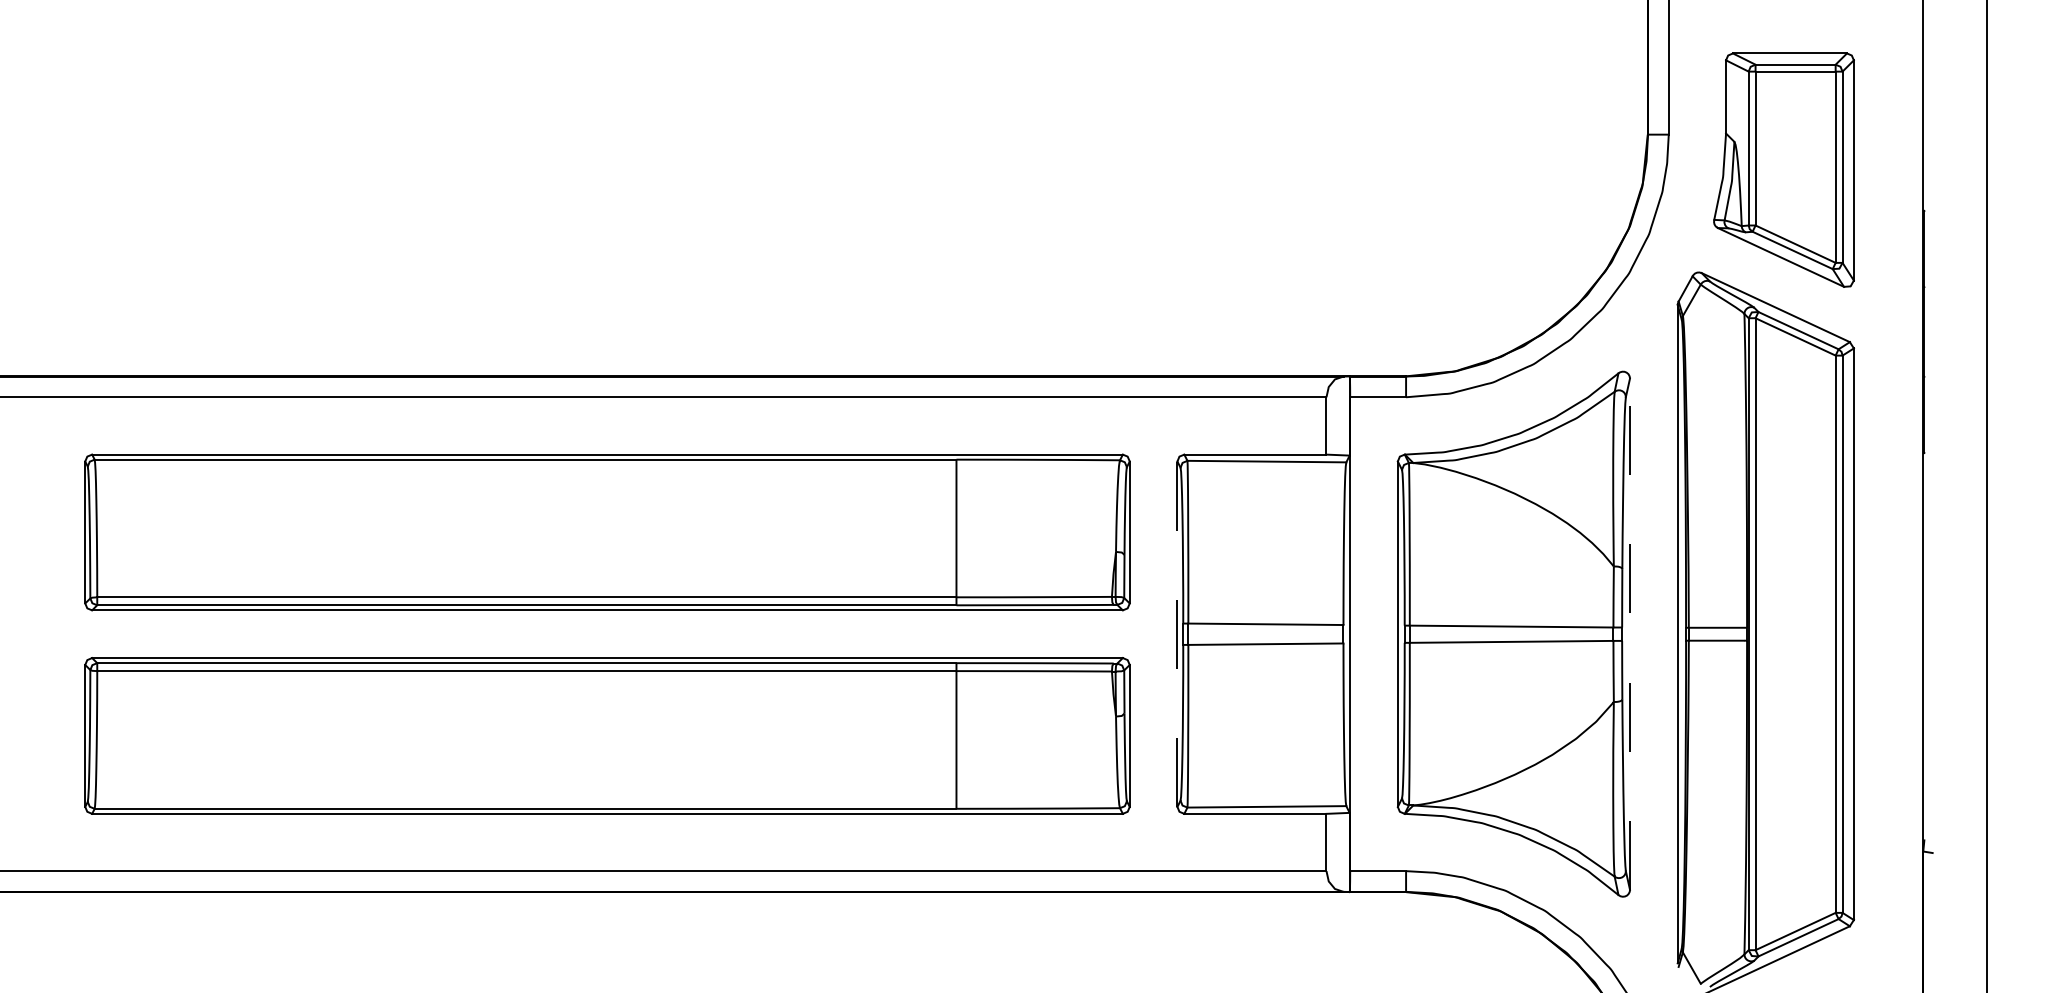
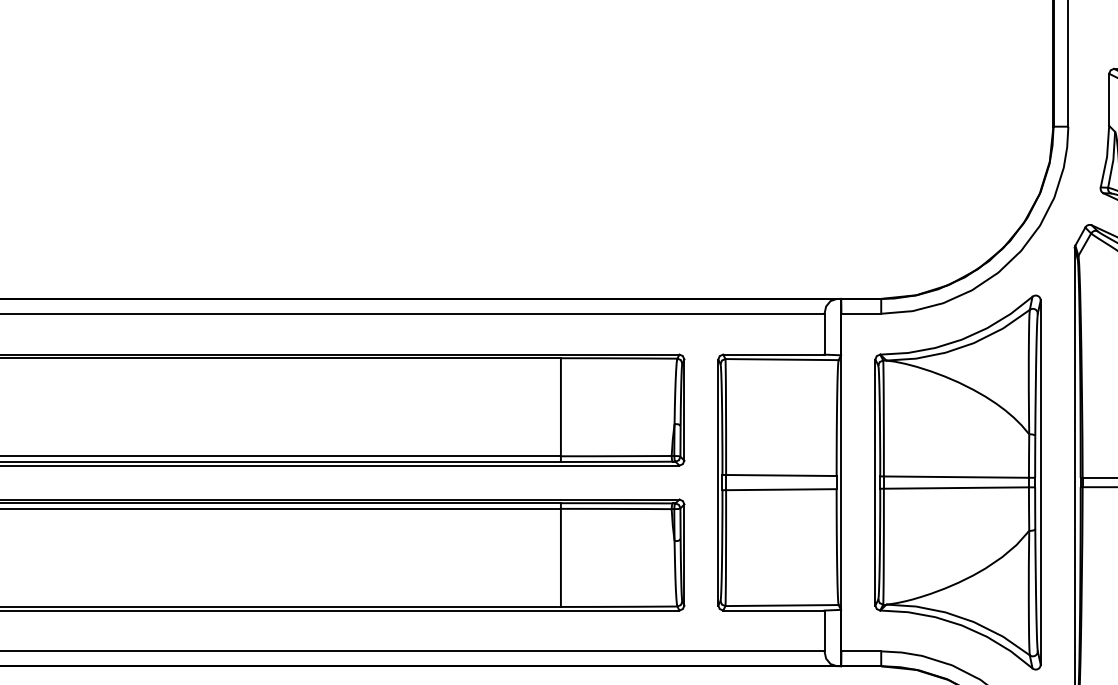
line: (1177, 634) -> (718, 482), dashed -> solid
line: (1630, 634) -> (1041, 482), dashed -> solid

